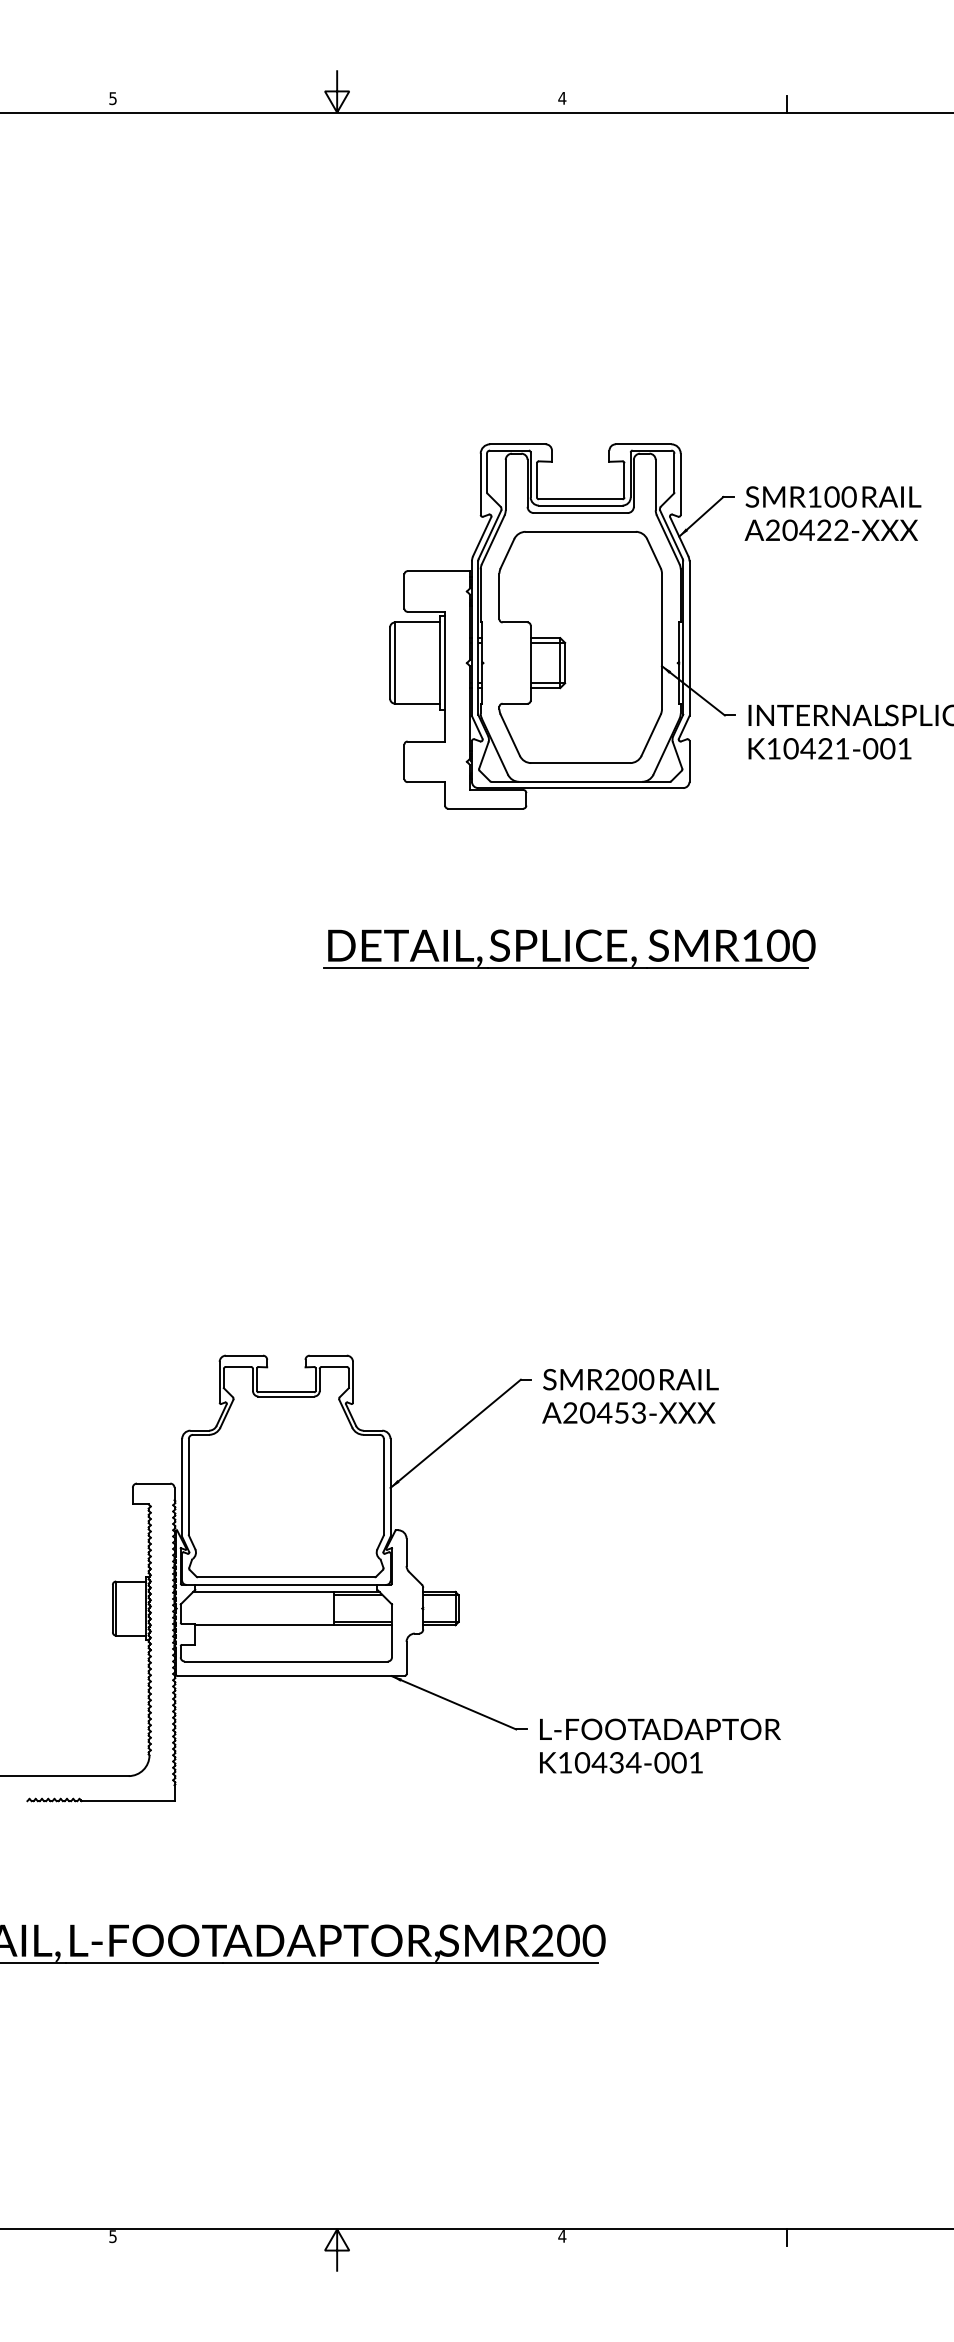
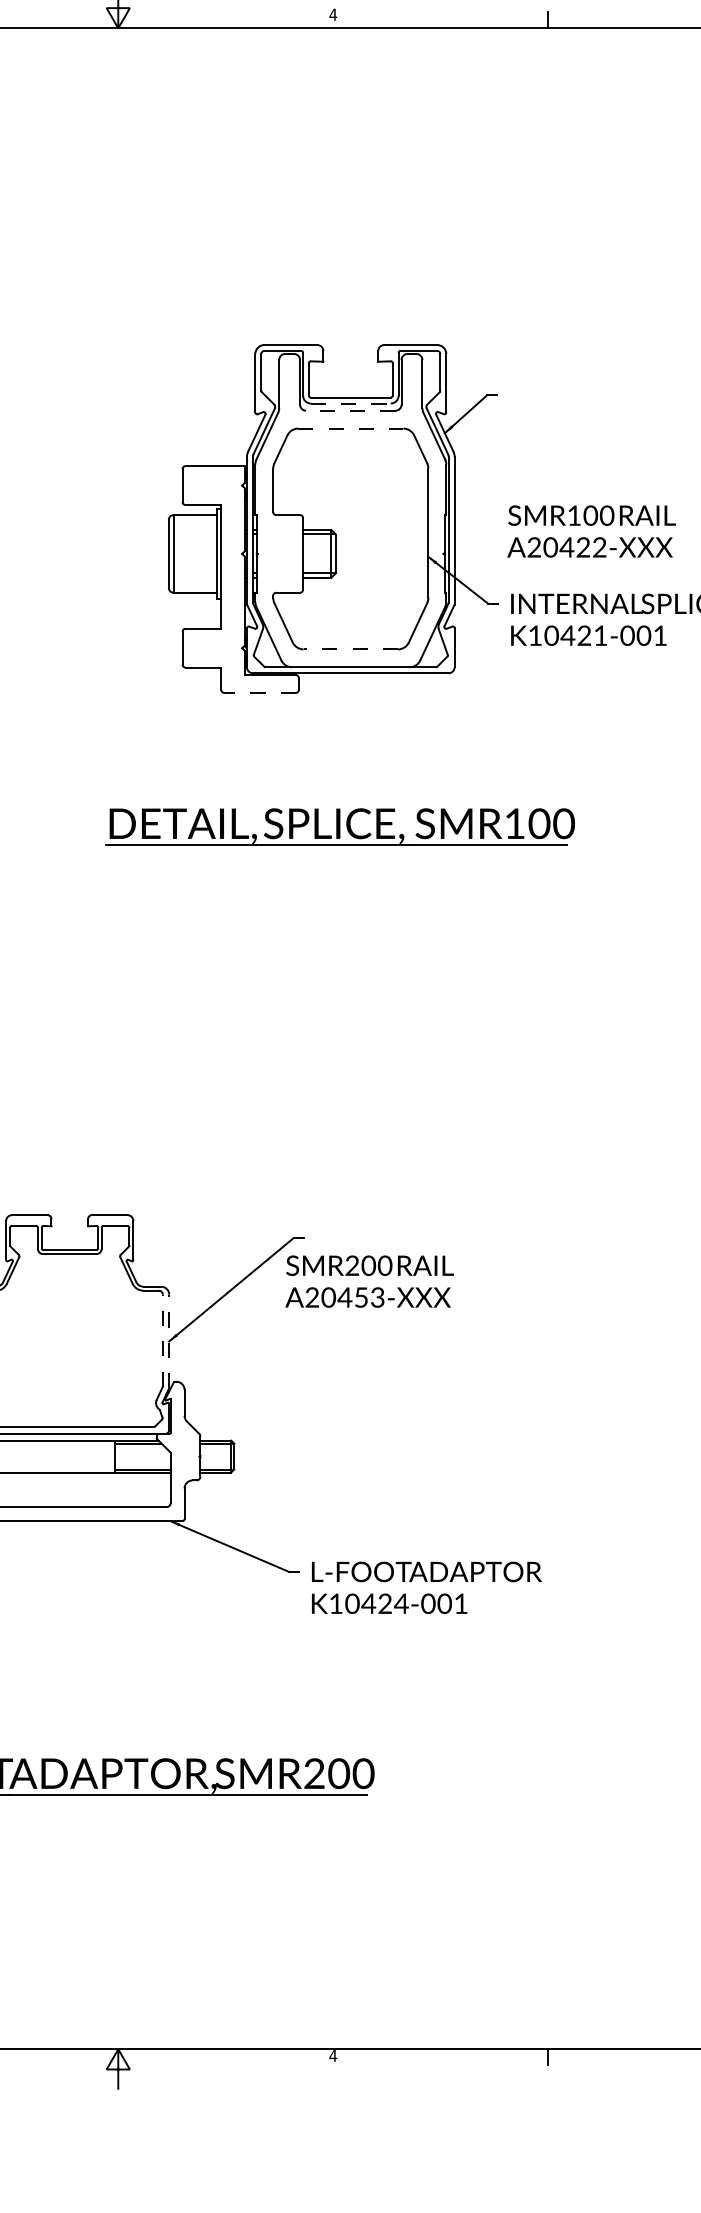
line: (580, 505) -> (350, 403), solid -> dashed
line: (580, 513) -> (350, 411), solid -> dashed
text: (832, 513) -> (591, 531), moved
line: (581, 531) -> (351, 428), solid -> dashed
line: (580, 763) -> (350, 649), solid -> dashed
line: (485, 808) -> (259, 692), solid -> dashed
text: (630, 1396) -> (369, 1281), moved
line: (383, 1486) -> (162, 1340), solid -> dashed
line: (390, 1487) -> (169, 1340), solid -> dashed
text: (616, 1764) -> (384, 1605), K10434-001 -> K10424-001

